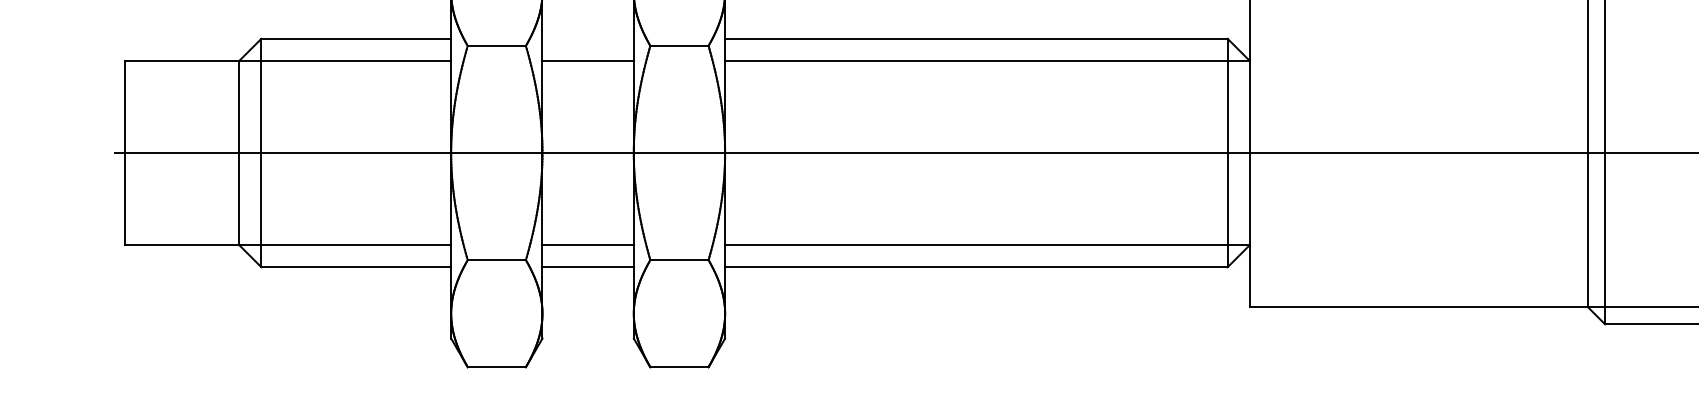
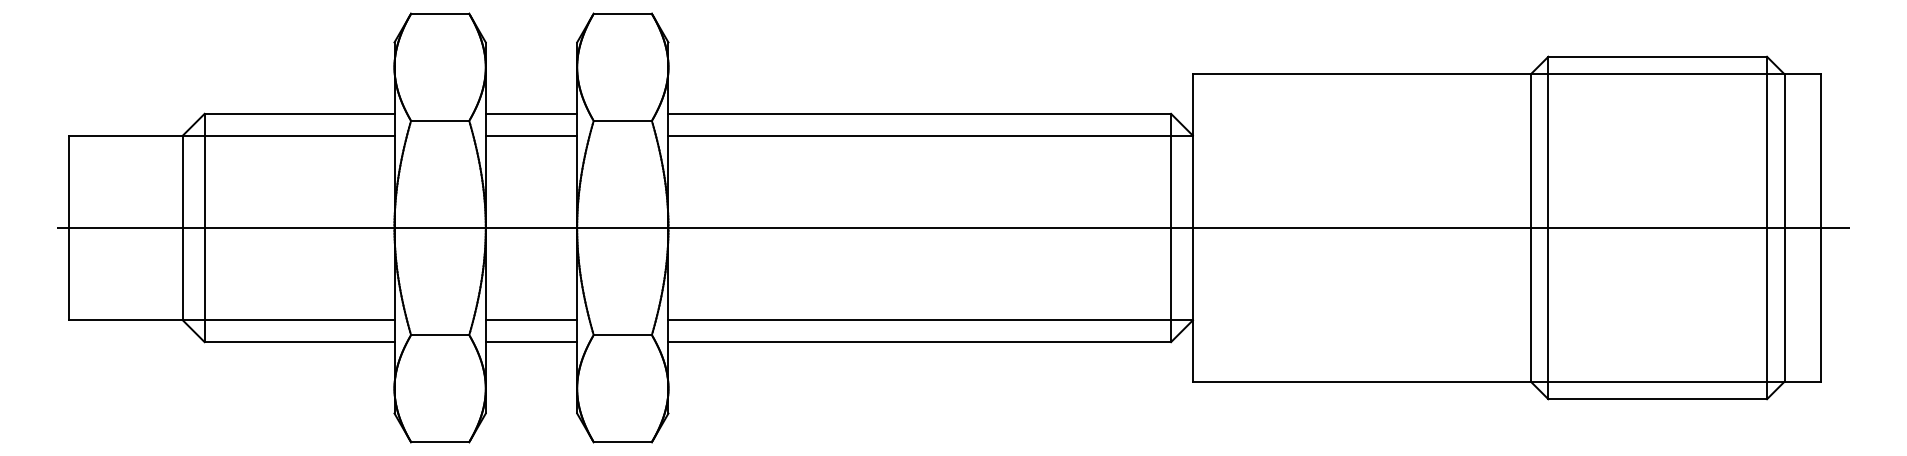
line: (588, 38) -> (531, 113), added

